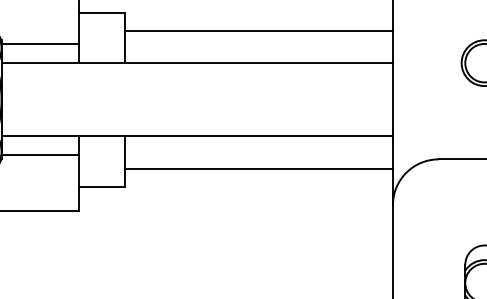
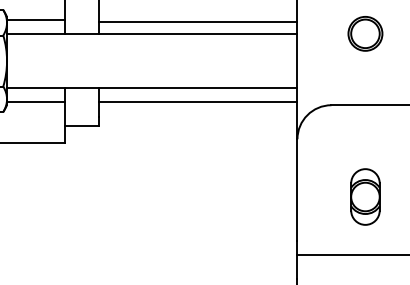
line: (258, 31) -> (197, 22), moved
line: (258, 169) -> (197, 102), moved

